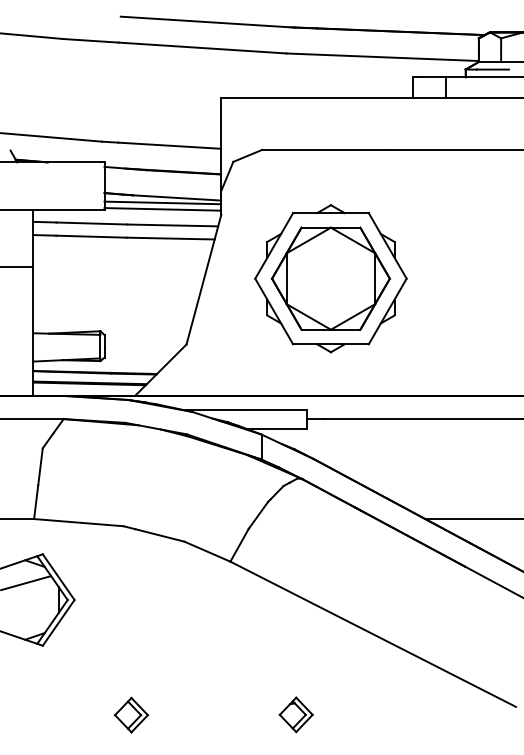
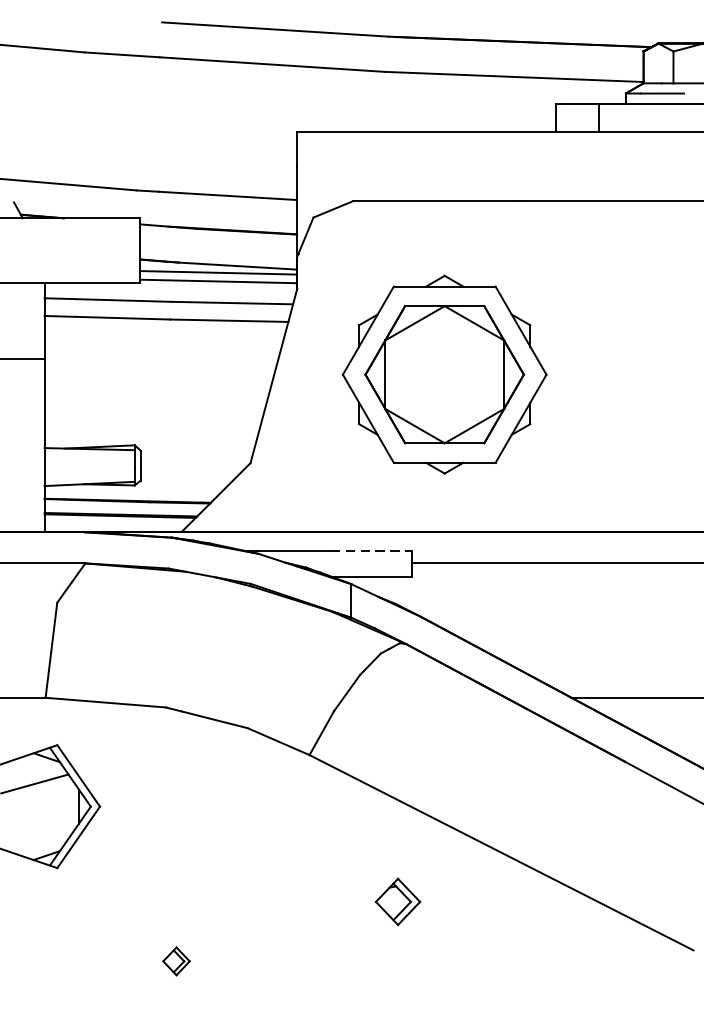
line: (277, 409) -> (372, 550), solid -> dashed
part: (131, 714) -> (176, 960), size x0.6
part: (295, 714) -> (397, 901), moved

